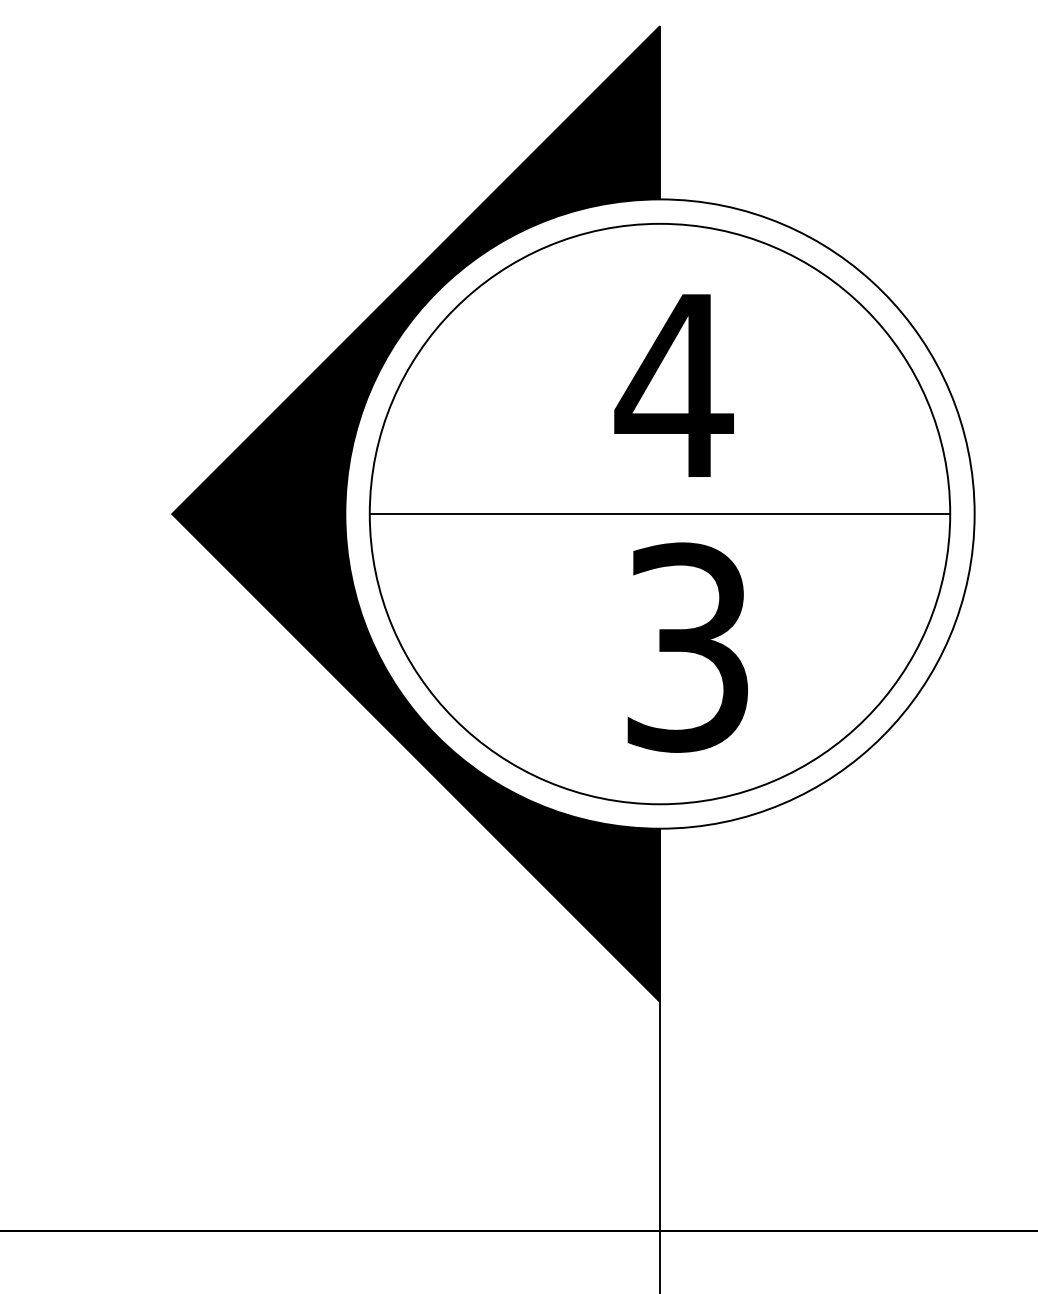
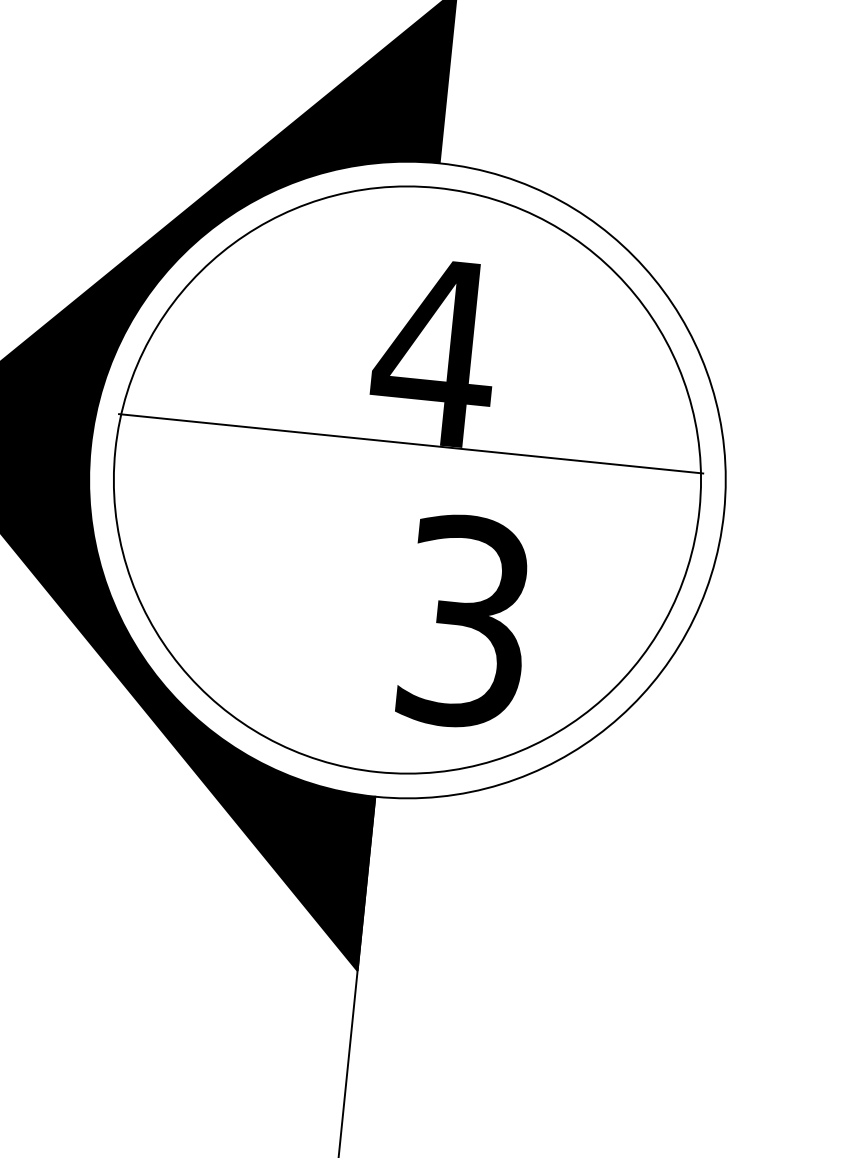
line: (659, 514) -> (410, 444), moved
text: (687, 647) -> (464, 621), moved

